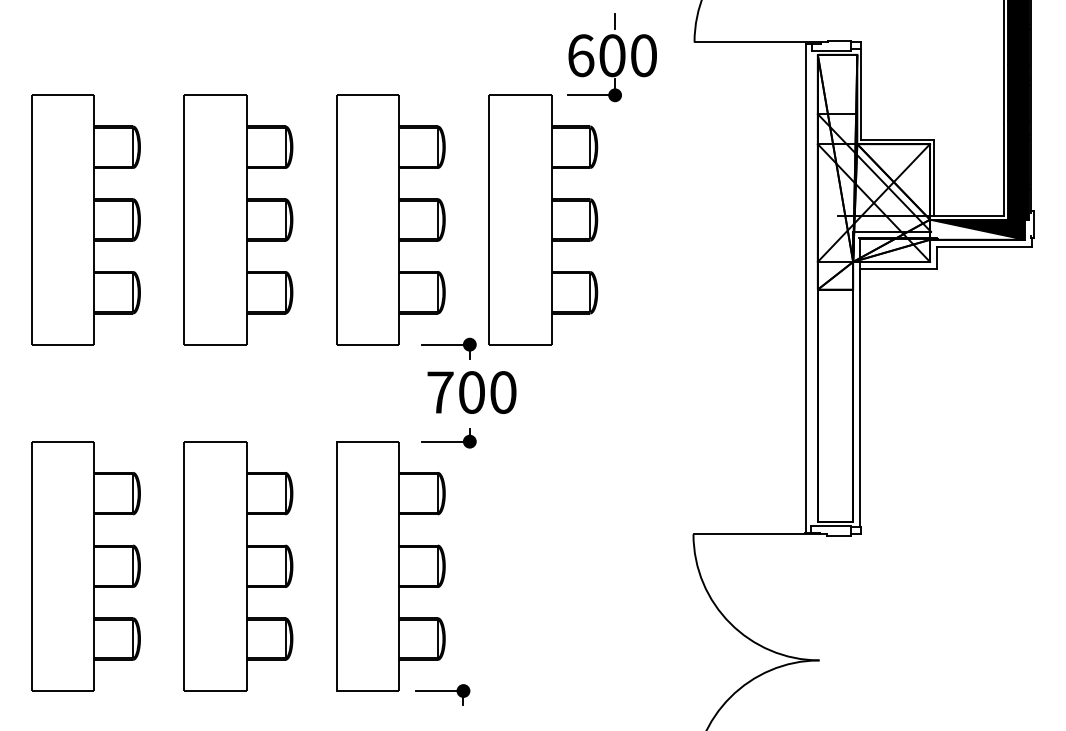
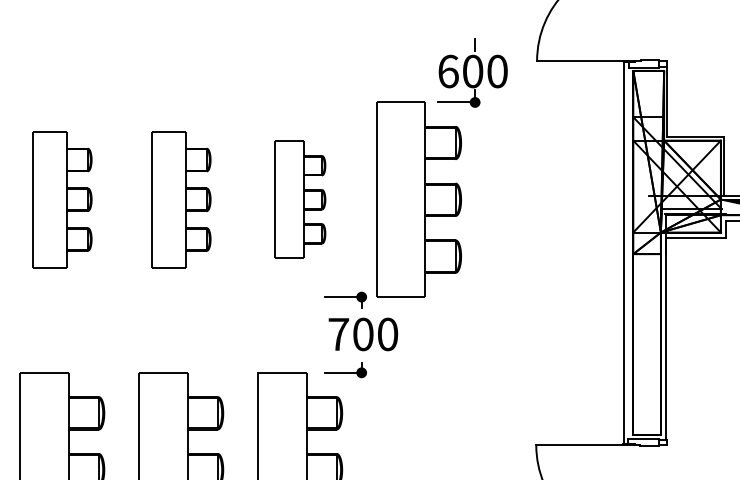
part: (85, 219) -> (61, 199), size x0.7
part: (238, 219) -> (181, 199), size x0.7
part: (390, 219) -> (299, 199), size x0.6

